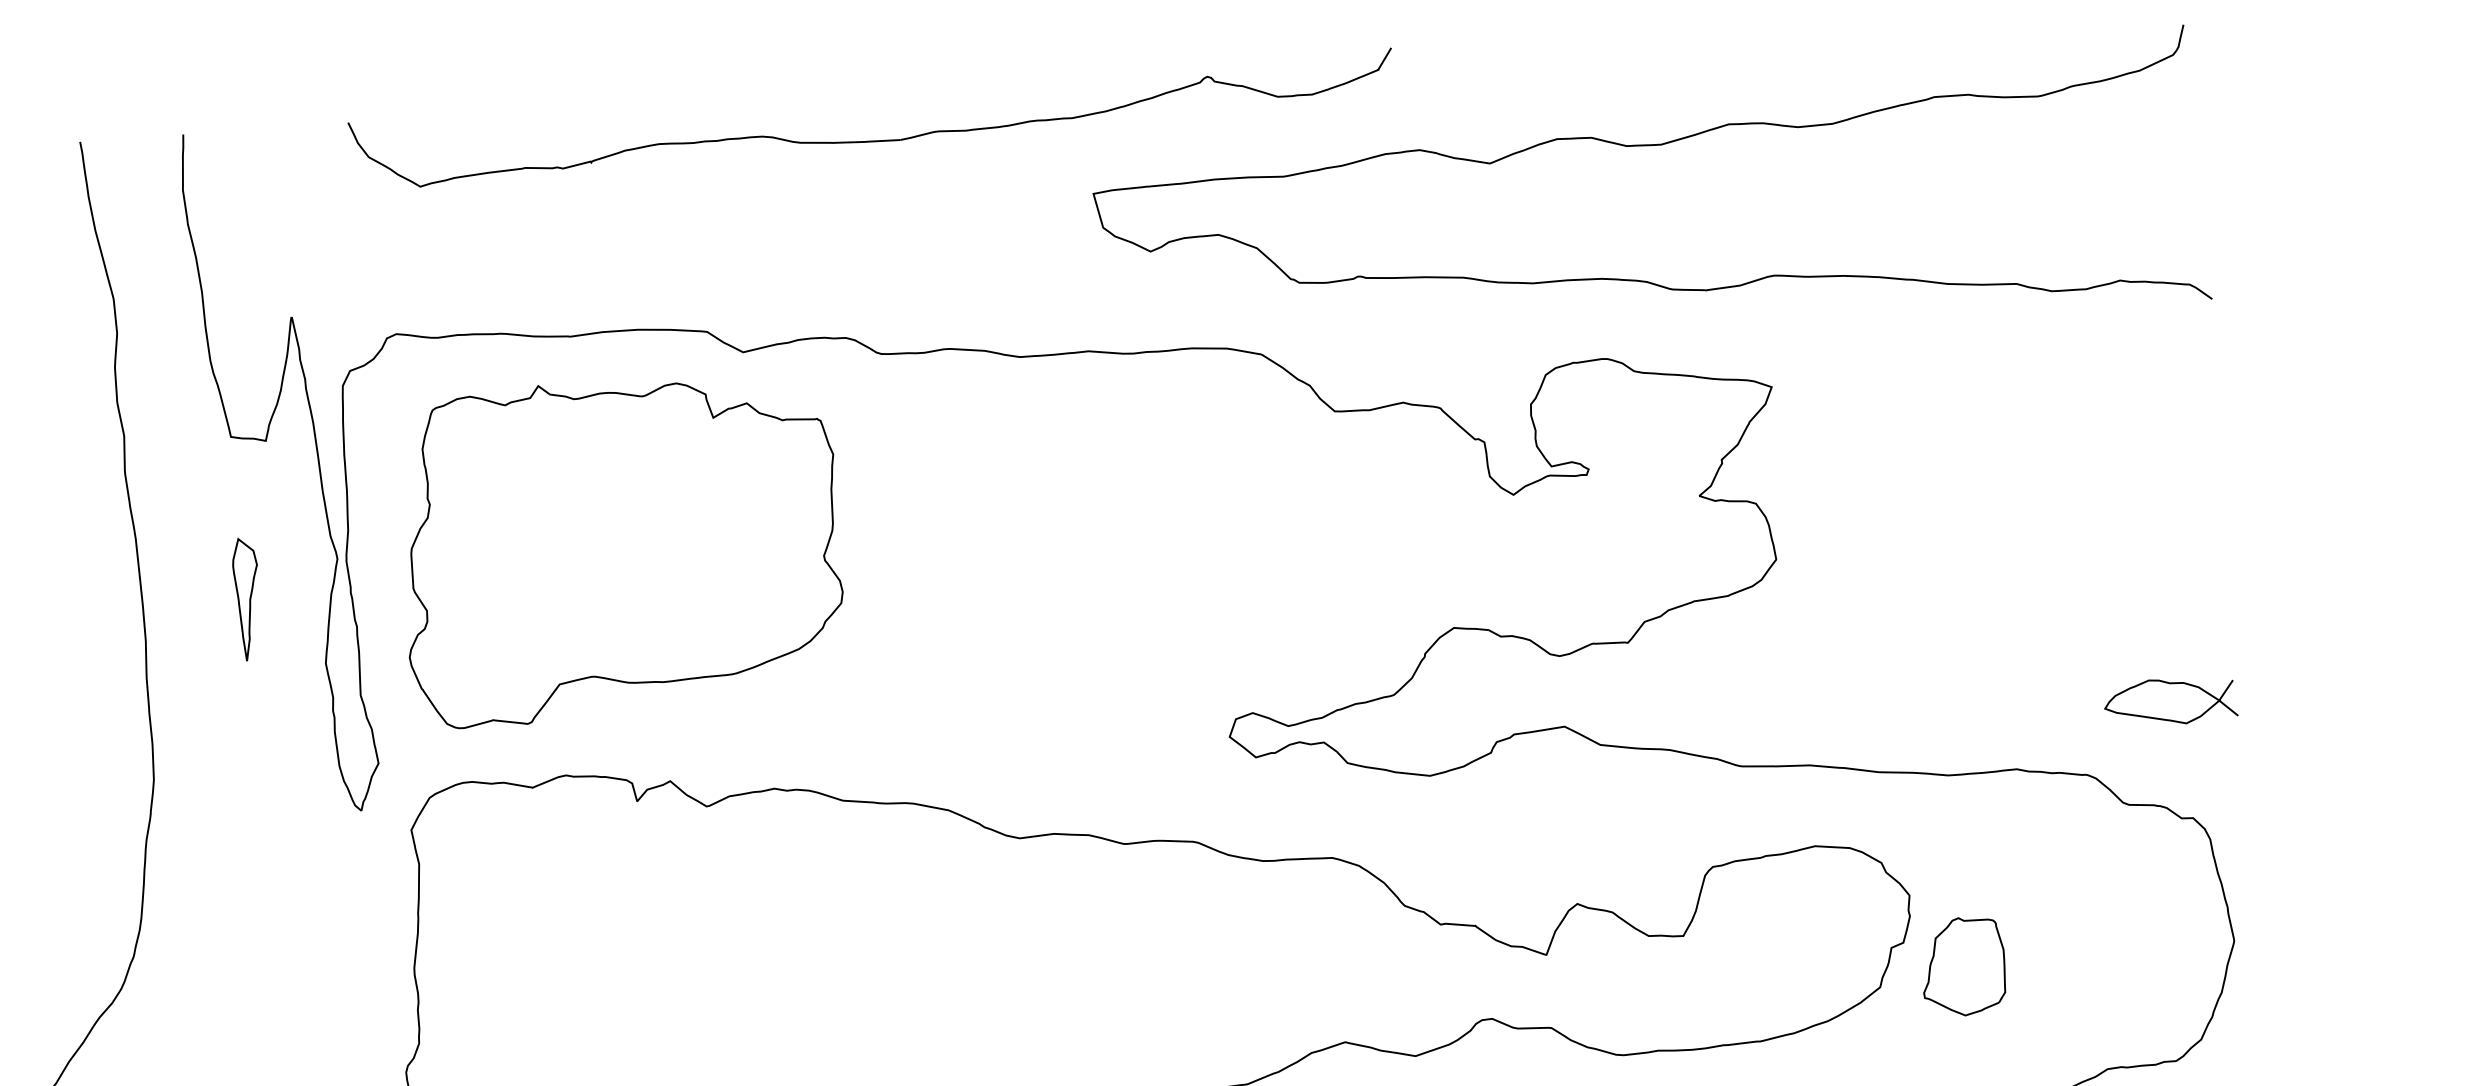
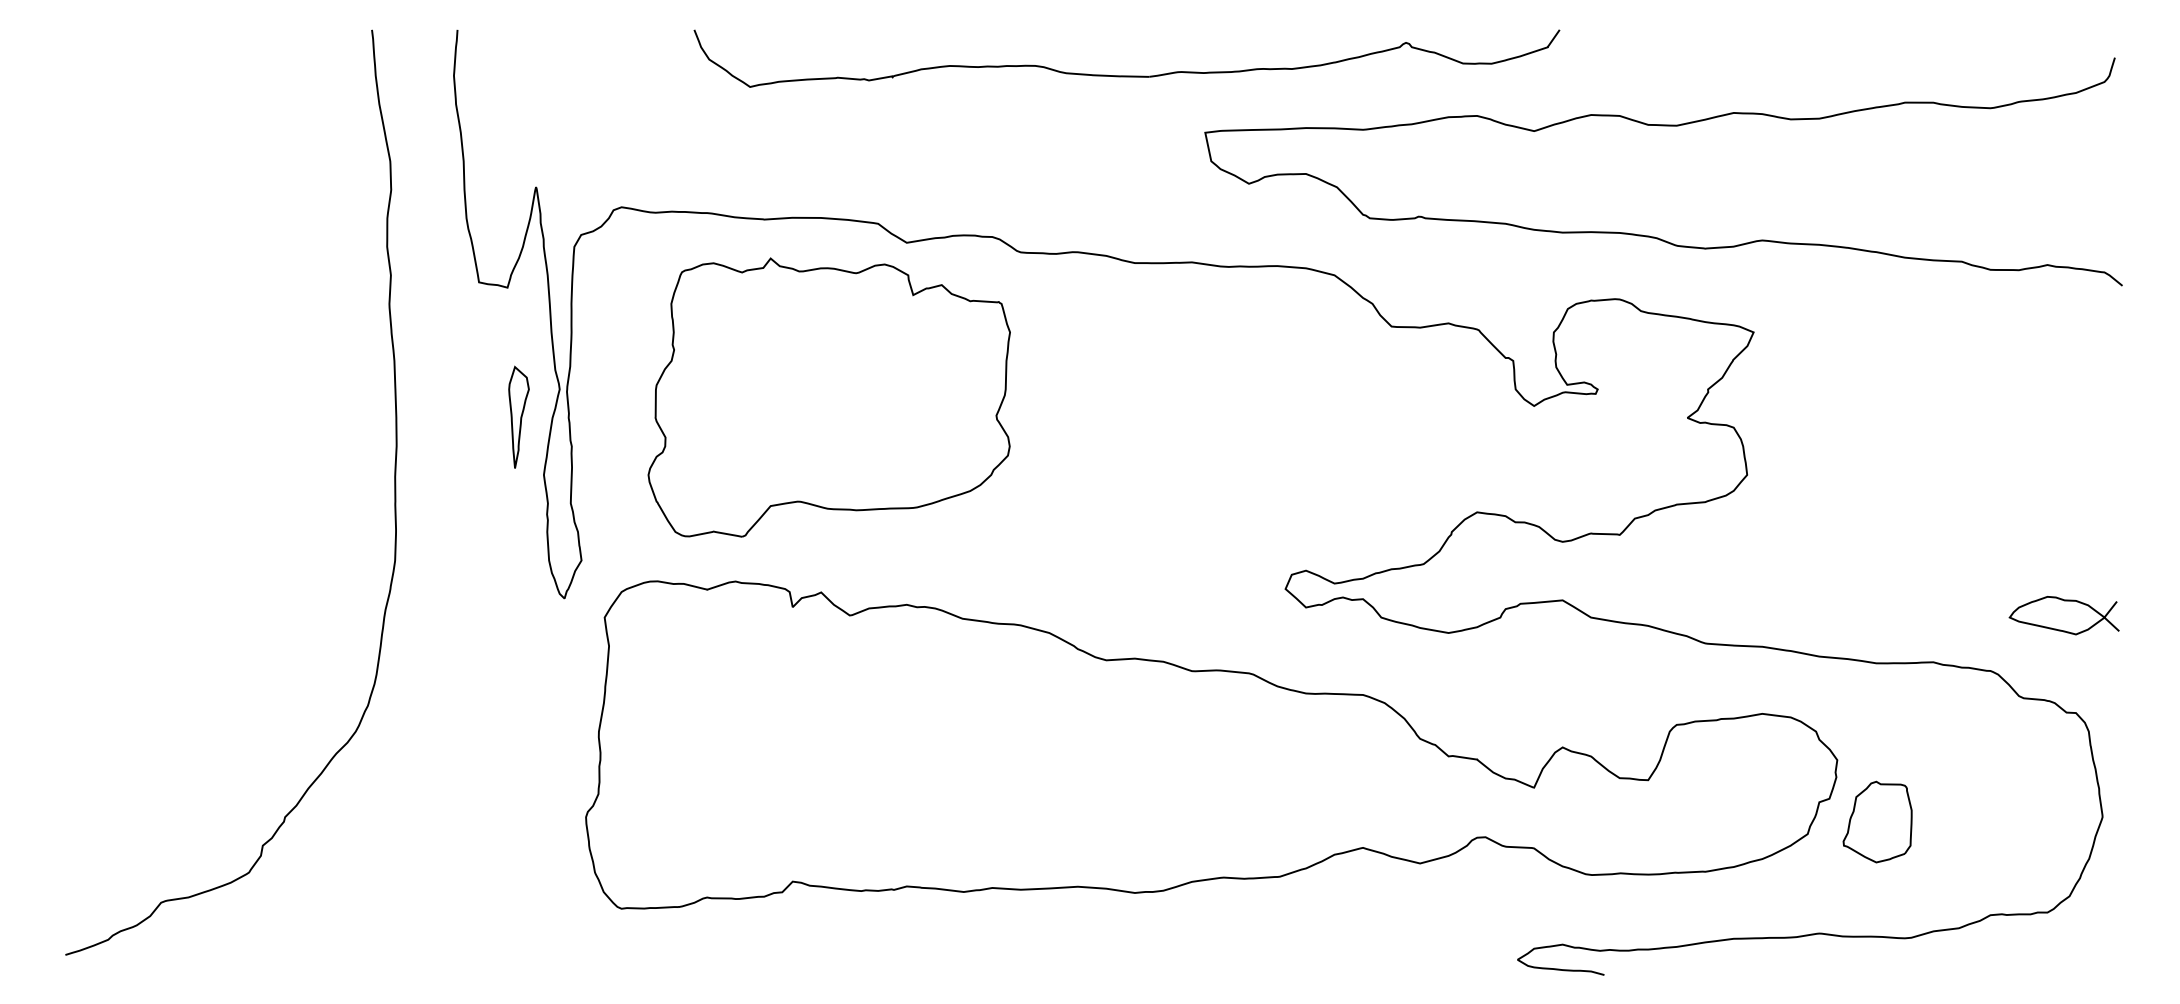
part: (873, 140) -> (1126, 75), moved
part: (619, 548) -> (828, 397), moved
part: (246, 598) -> (518, 416), moved

